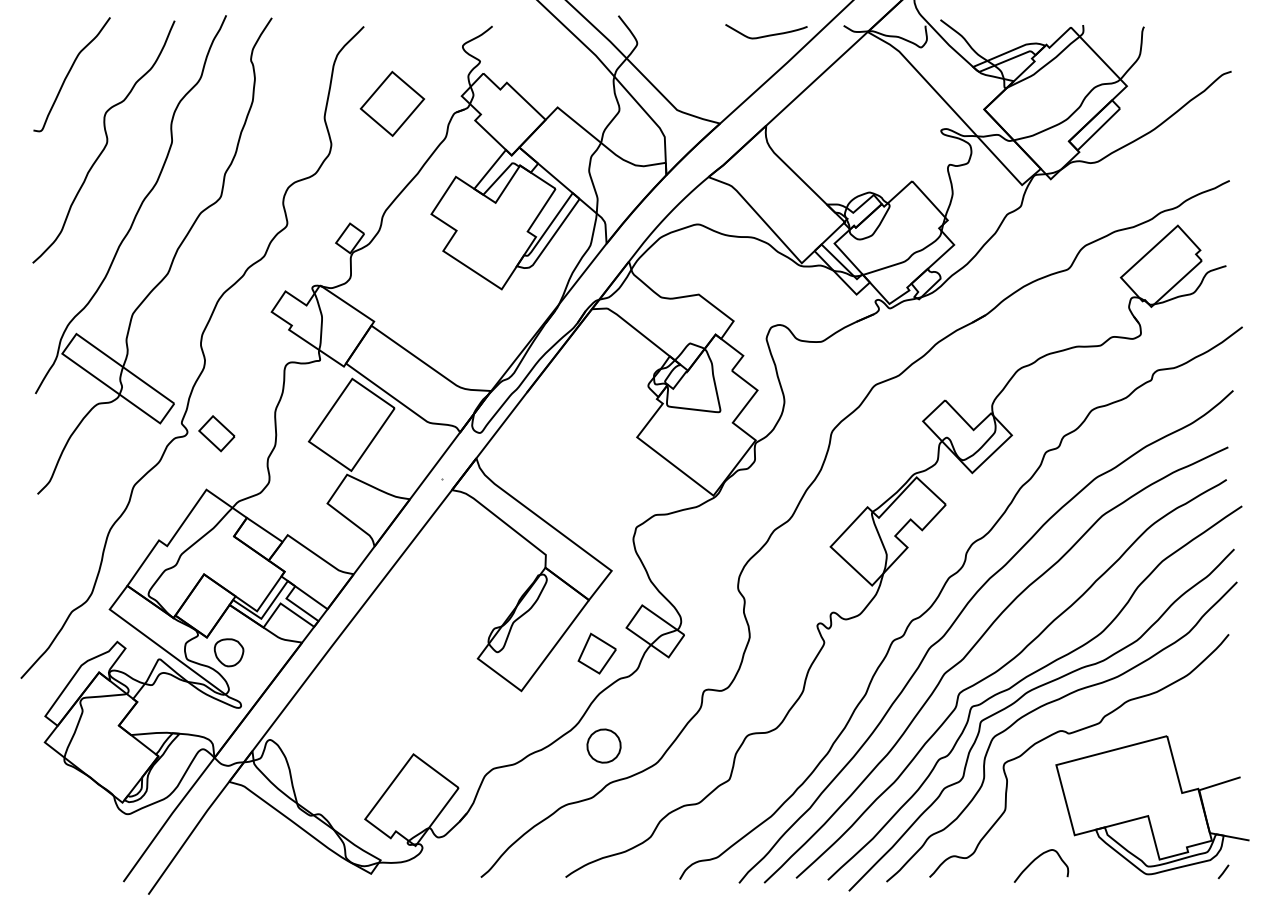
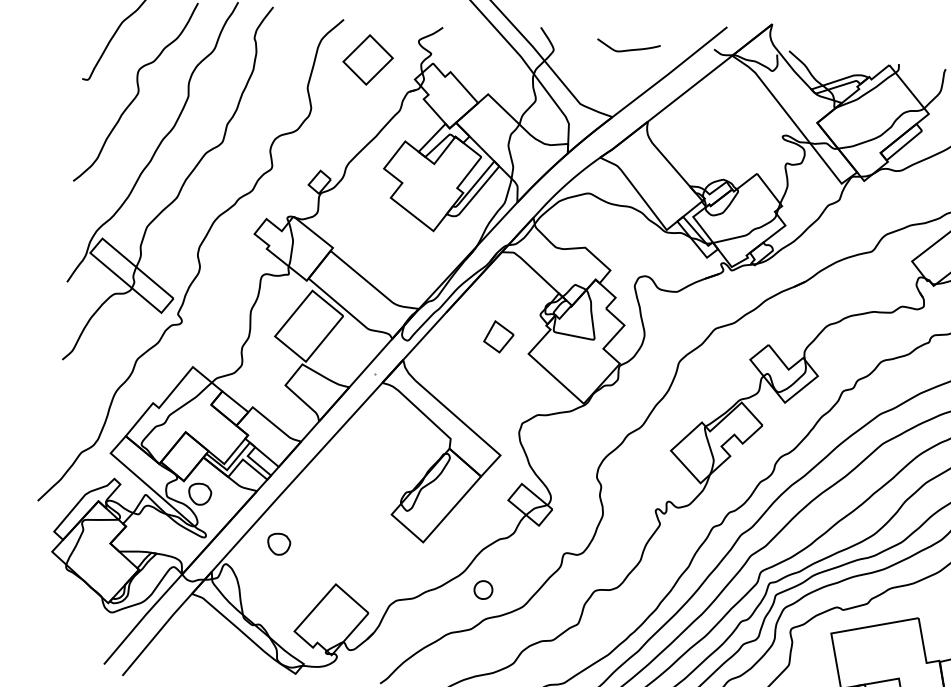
curve: (768, 34) -> (630, 49), moved
part: (392, 103) -> (368, 59), moved
part: (216, 433) -> (204, 324), removed
part: (596, 653) -> (498, 336), moved
part: (335, 708) -> (278, 544), added
part: (603, 745) -> (483, 589), size x0.7

